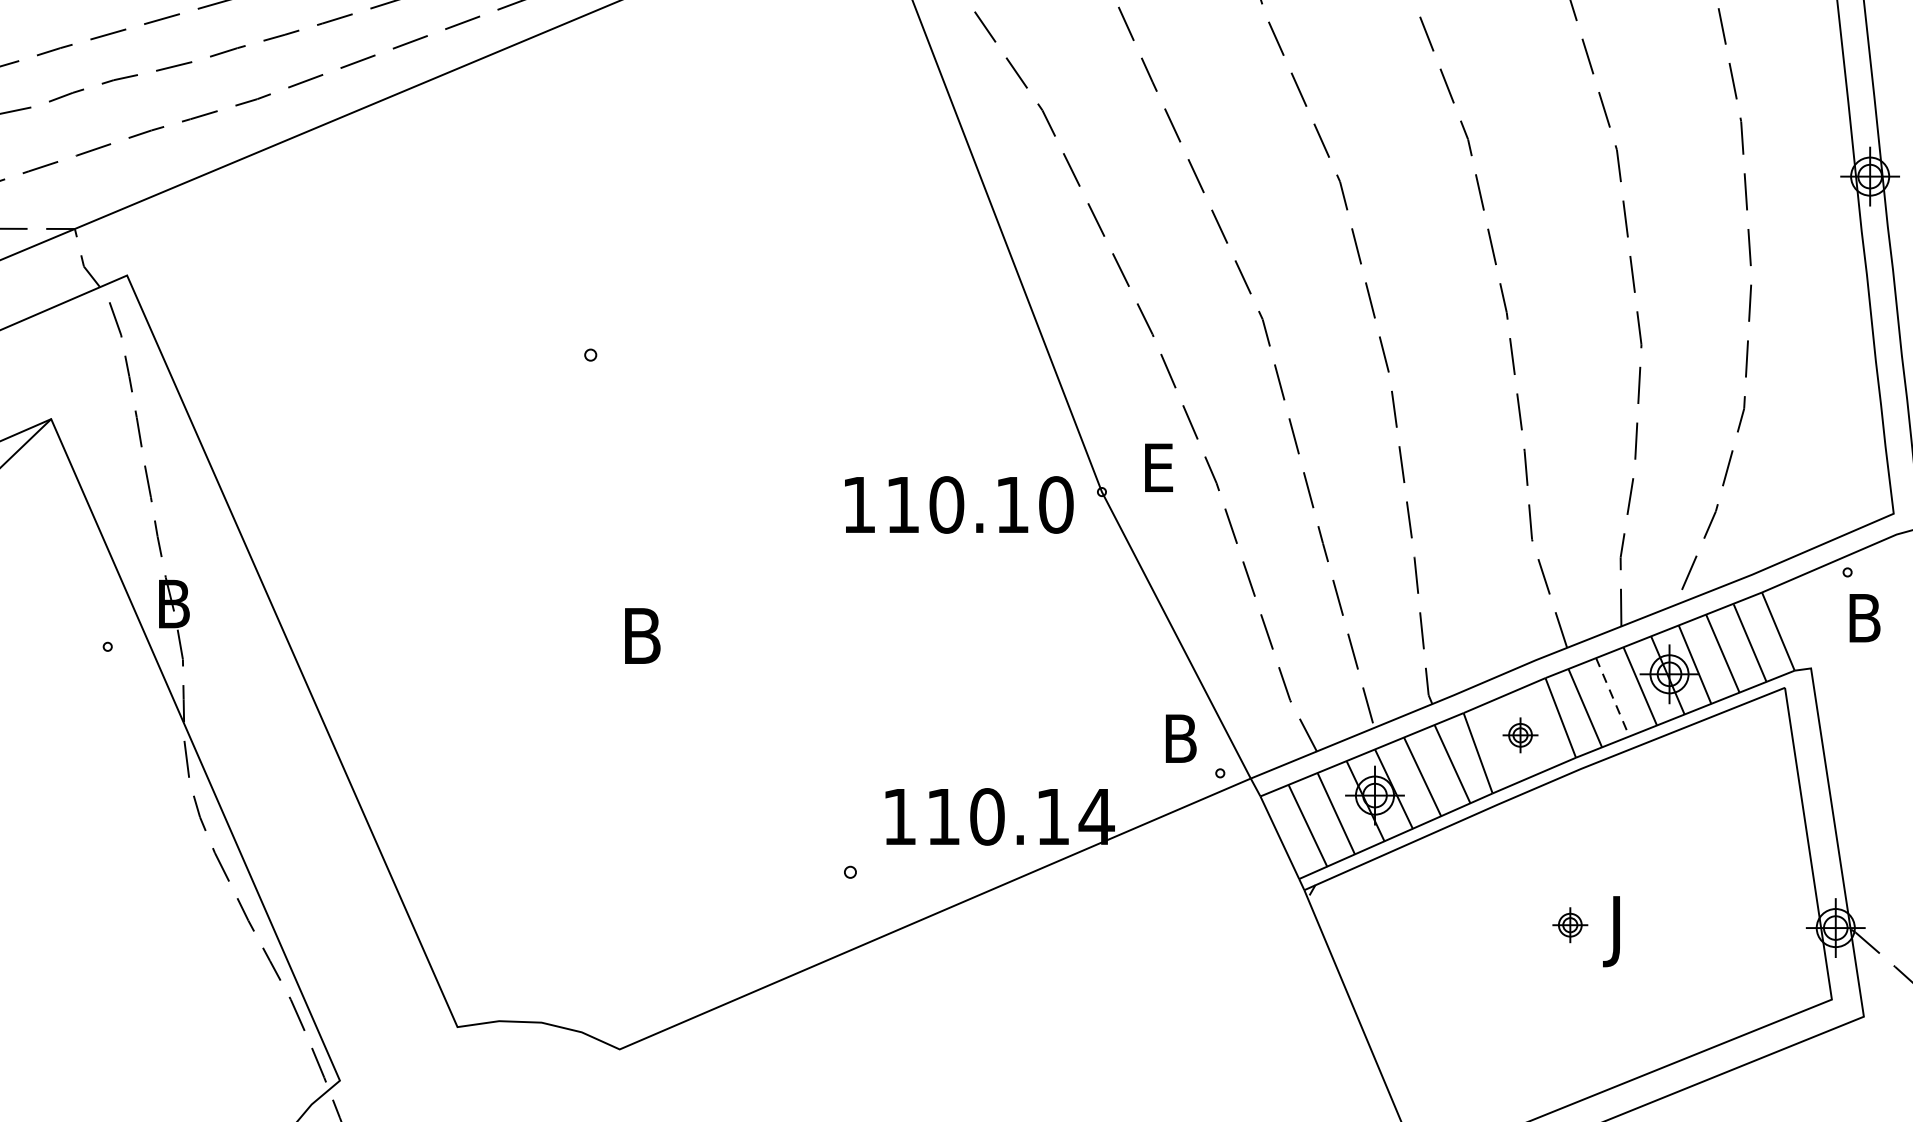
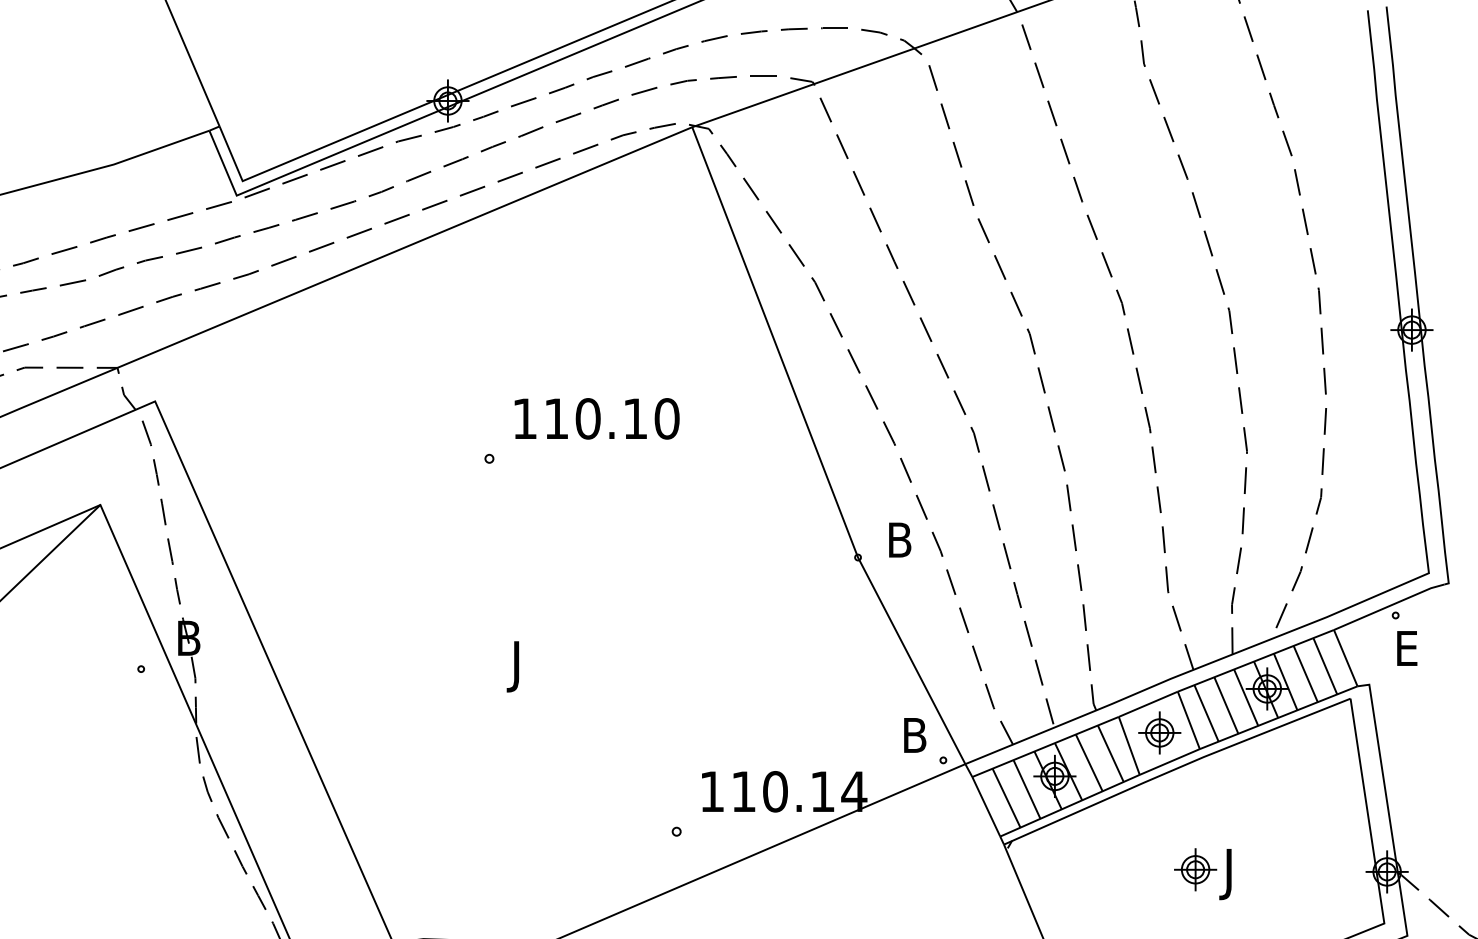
text: (1169, 467) -> (906, 539), E -> B
text: (958, 504) -> (596, 418), moved
text: (1873, 618) -> (1414, 648), B -> E
text: (636, 643) -> (522, 666), B -> J
line: (1612, 697) -> (1226, 705), dashed -> solid
part: (1520, 734) -> (1159, 732), size x1.67
part: (1569, 924) -> (1195, 869), size x1.67

